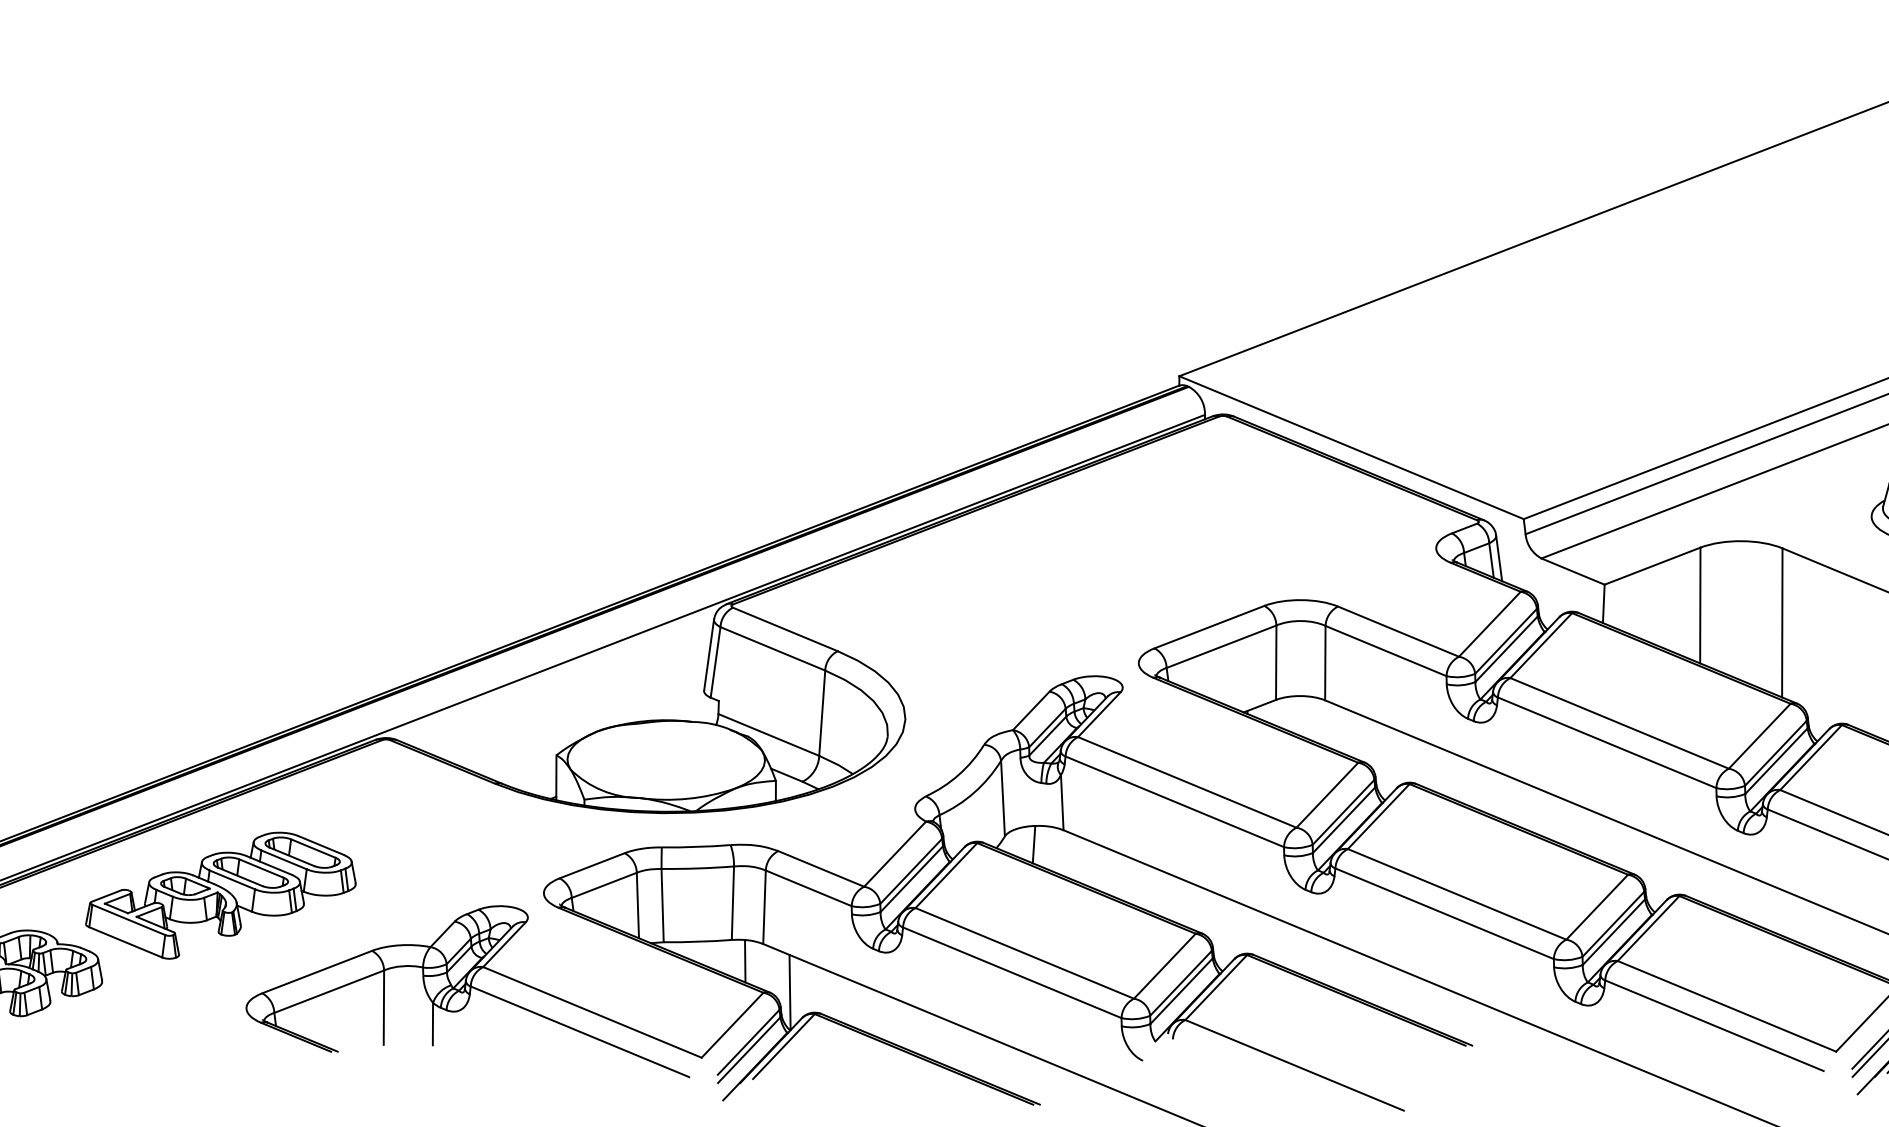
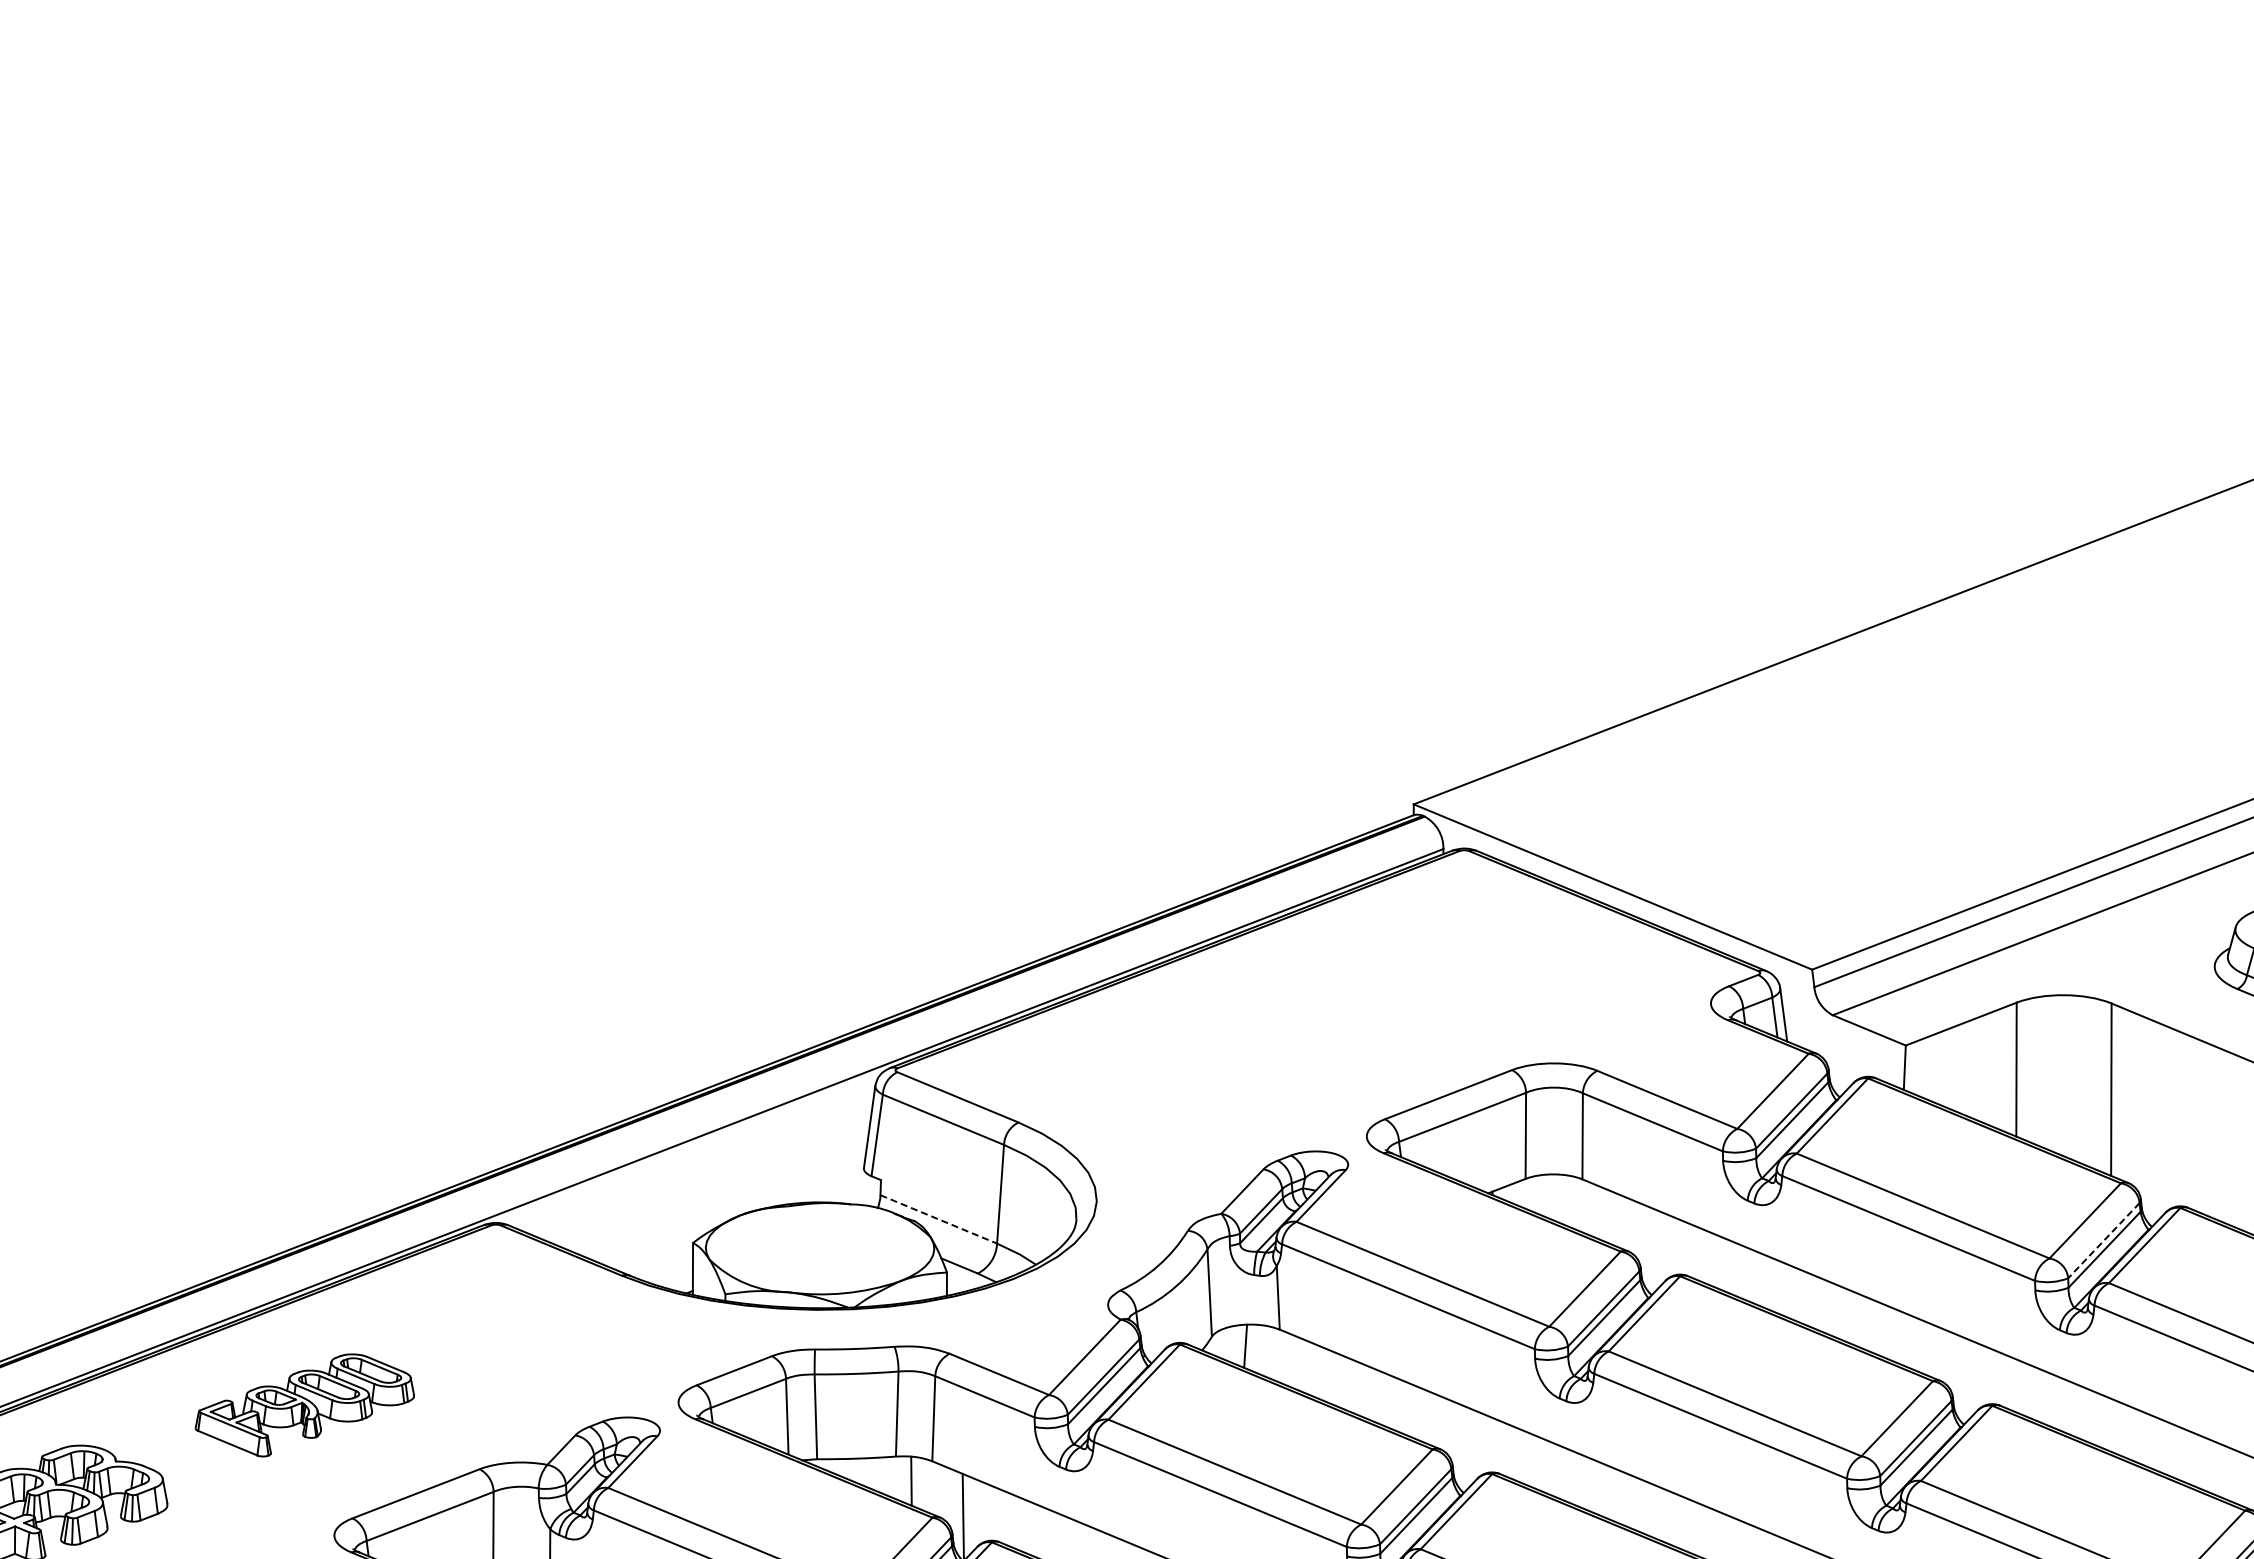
line: (769, 735) -> (939, 1219), solid -> dashed
line: (1775, 753) -> (2103, 1240), solid -> dashed
part: (220, 895) -> (304, 1405), size x0.7

